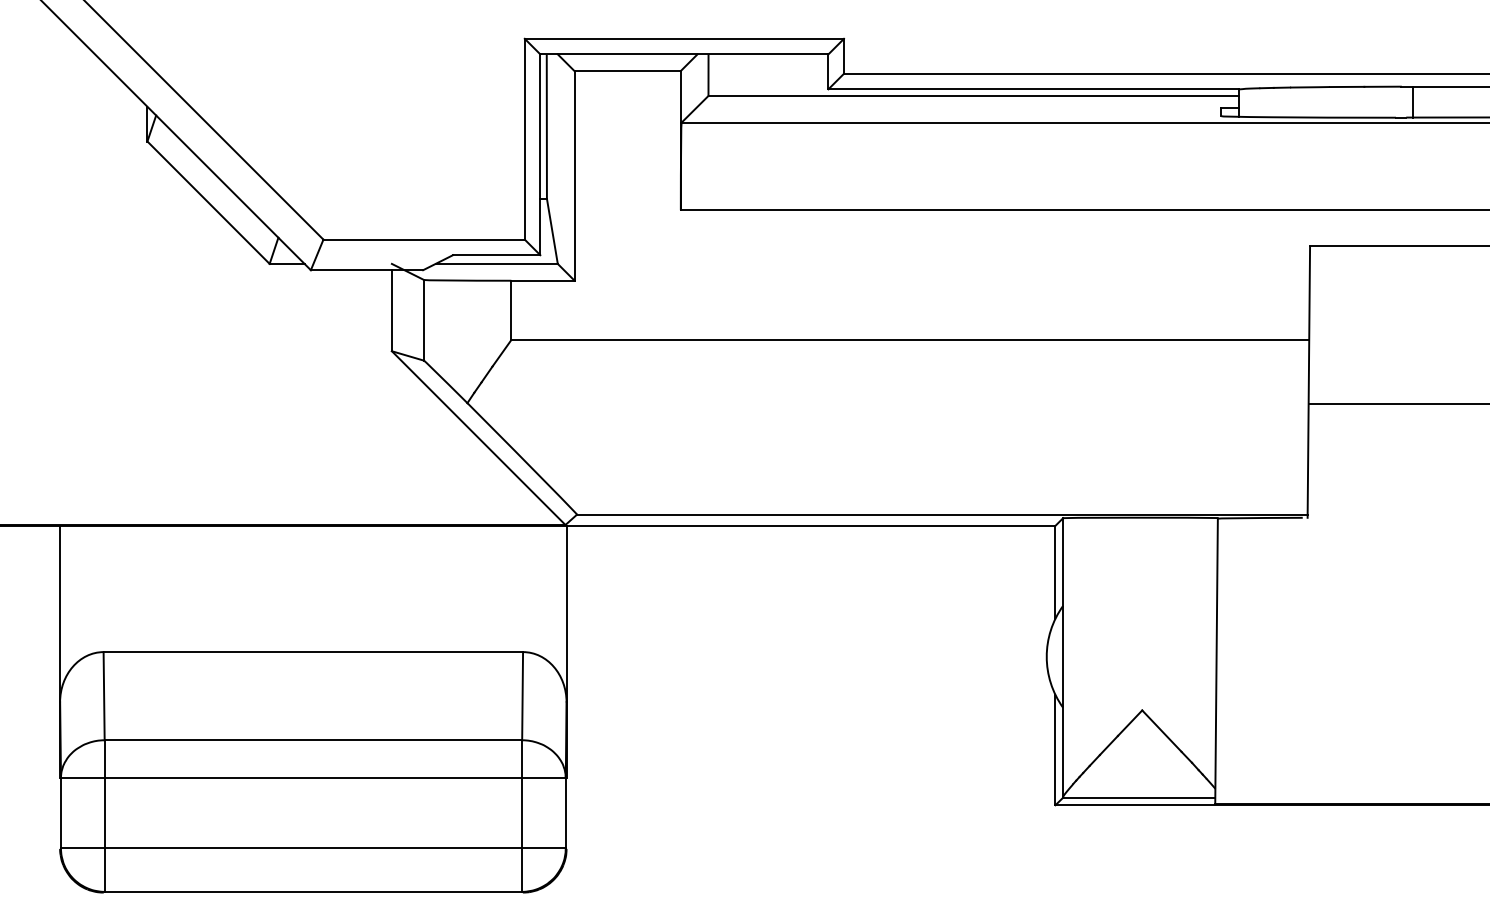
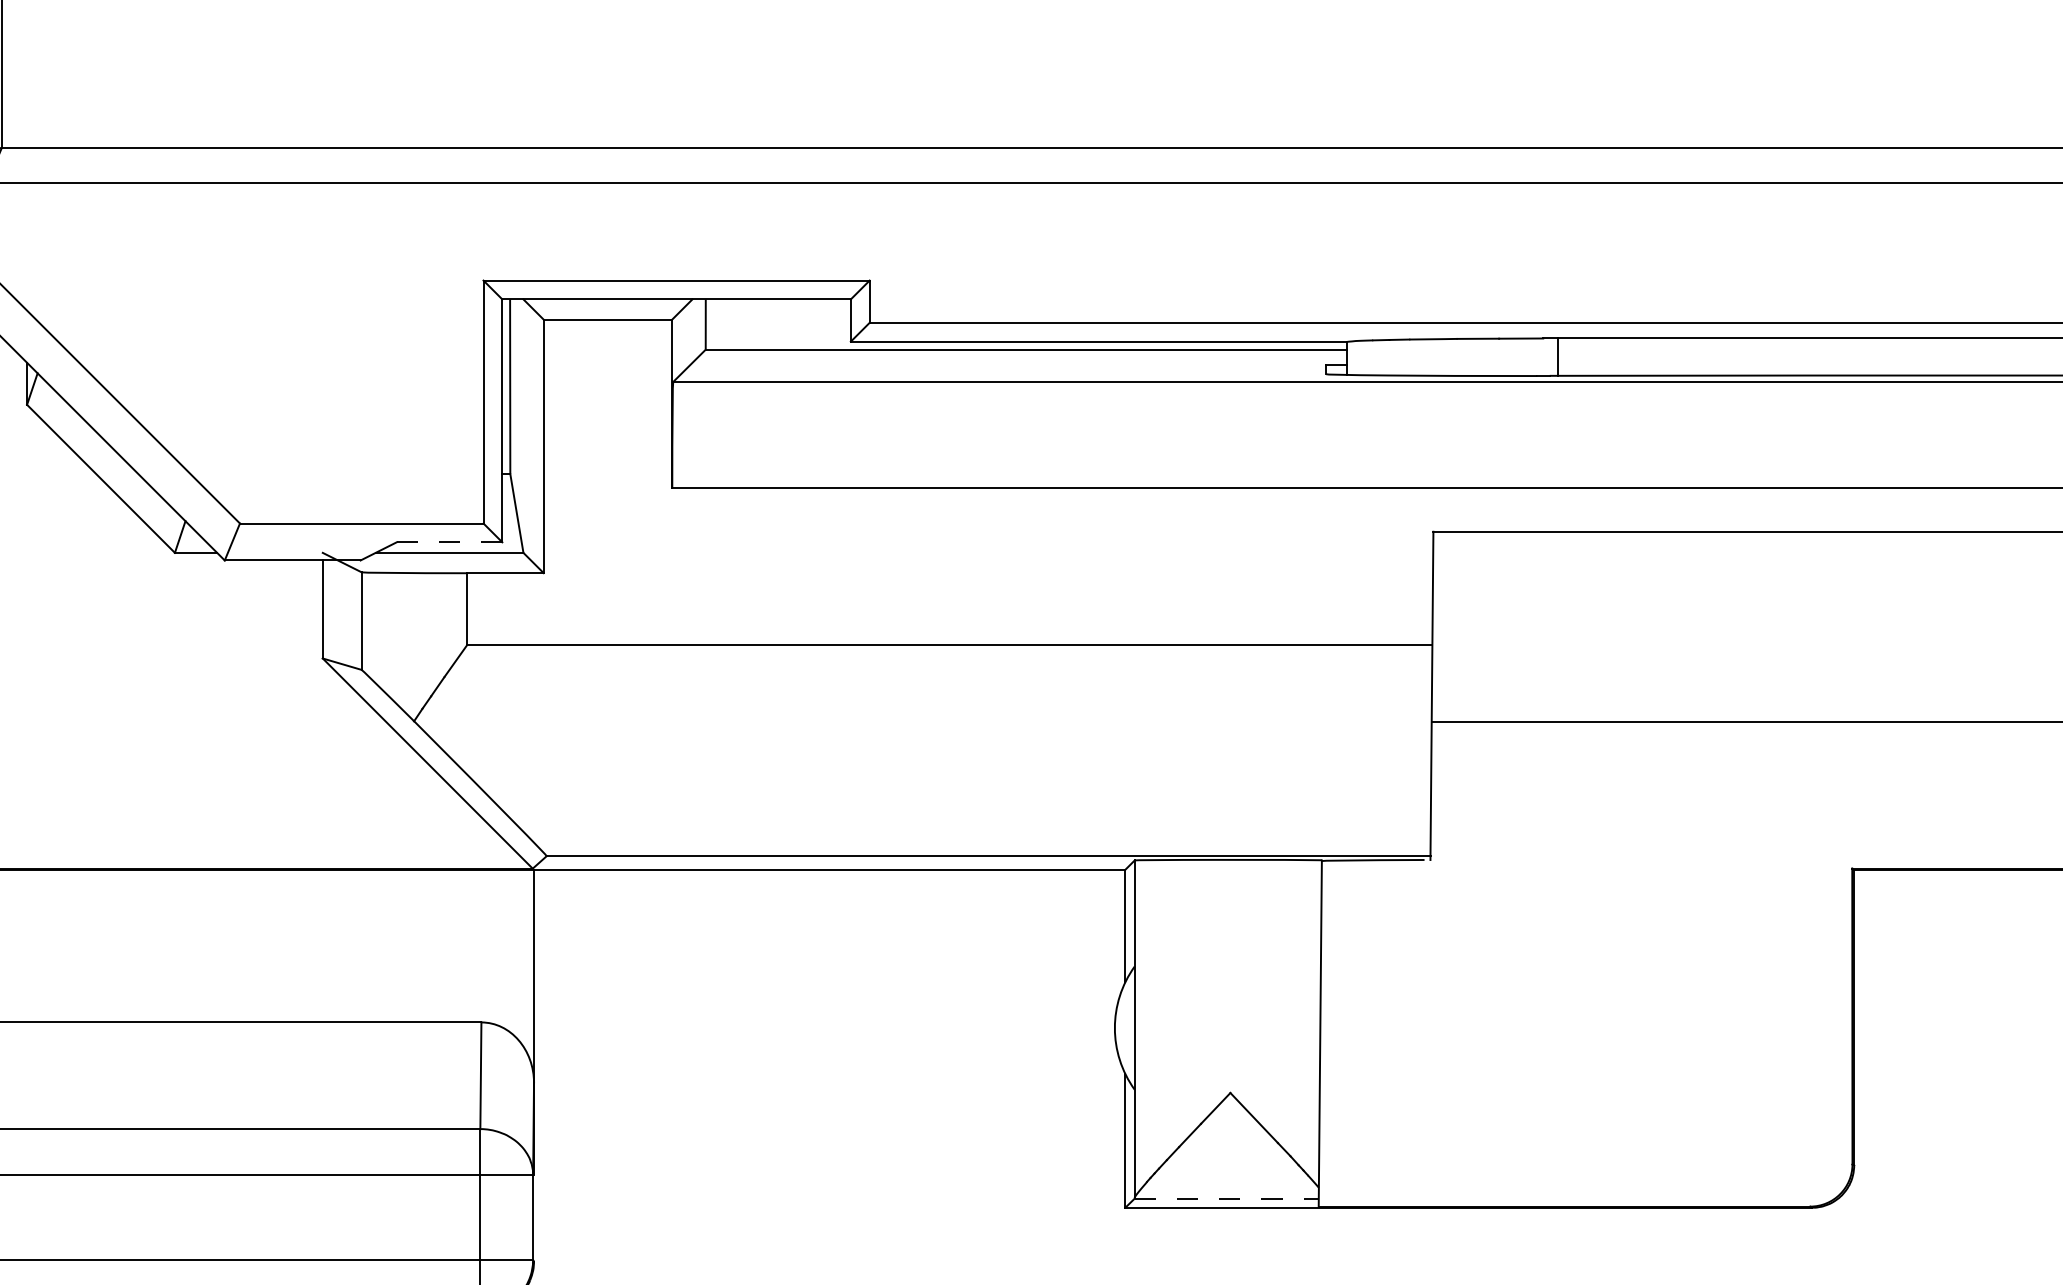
line: (496, 255) -> (449, 542), solid -> dashed
line: (1139, 797) -> (1227, 1198), solid -> dashed

